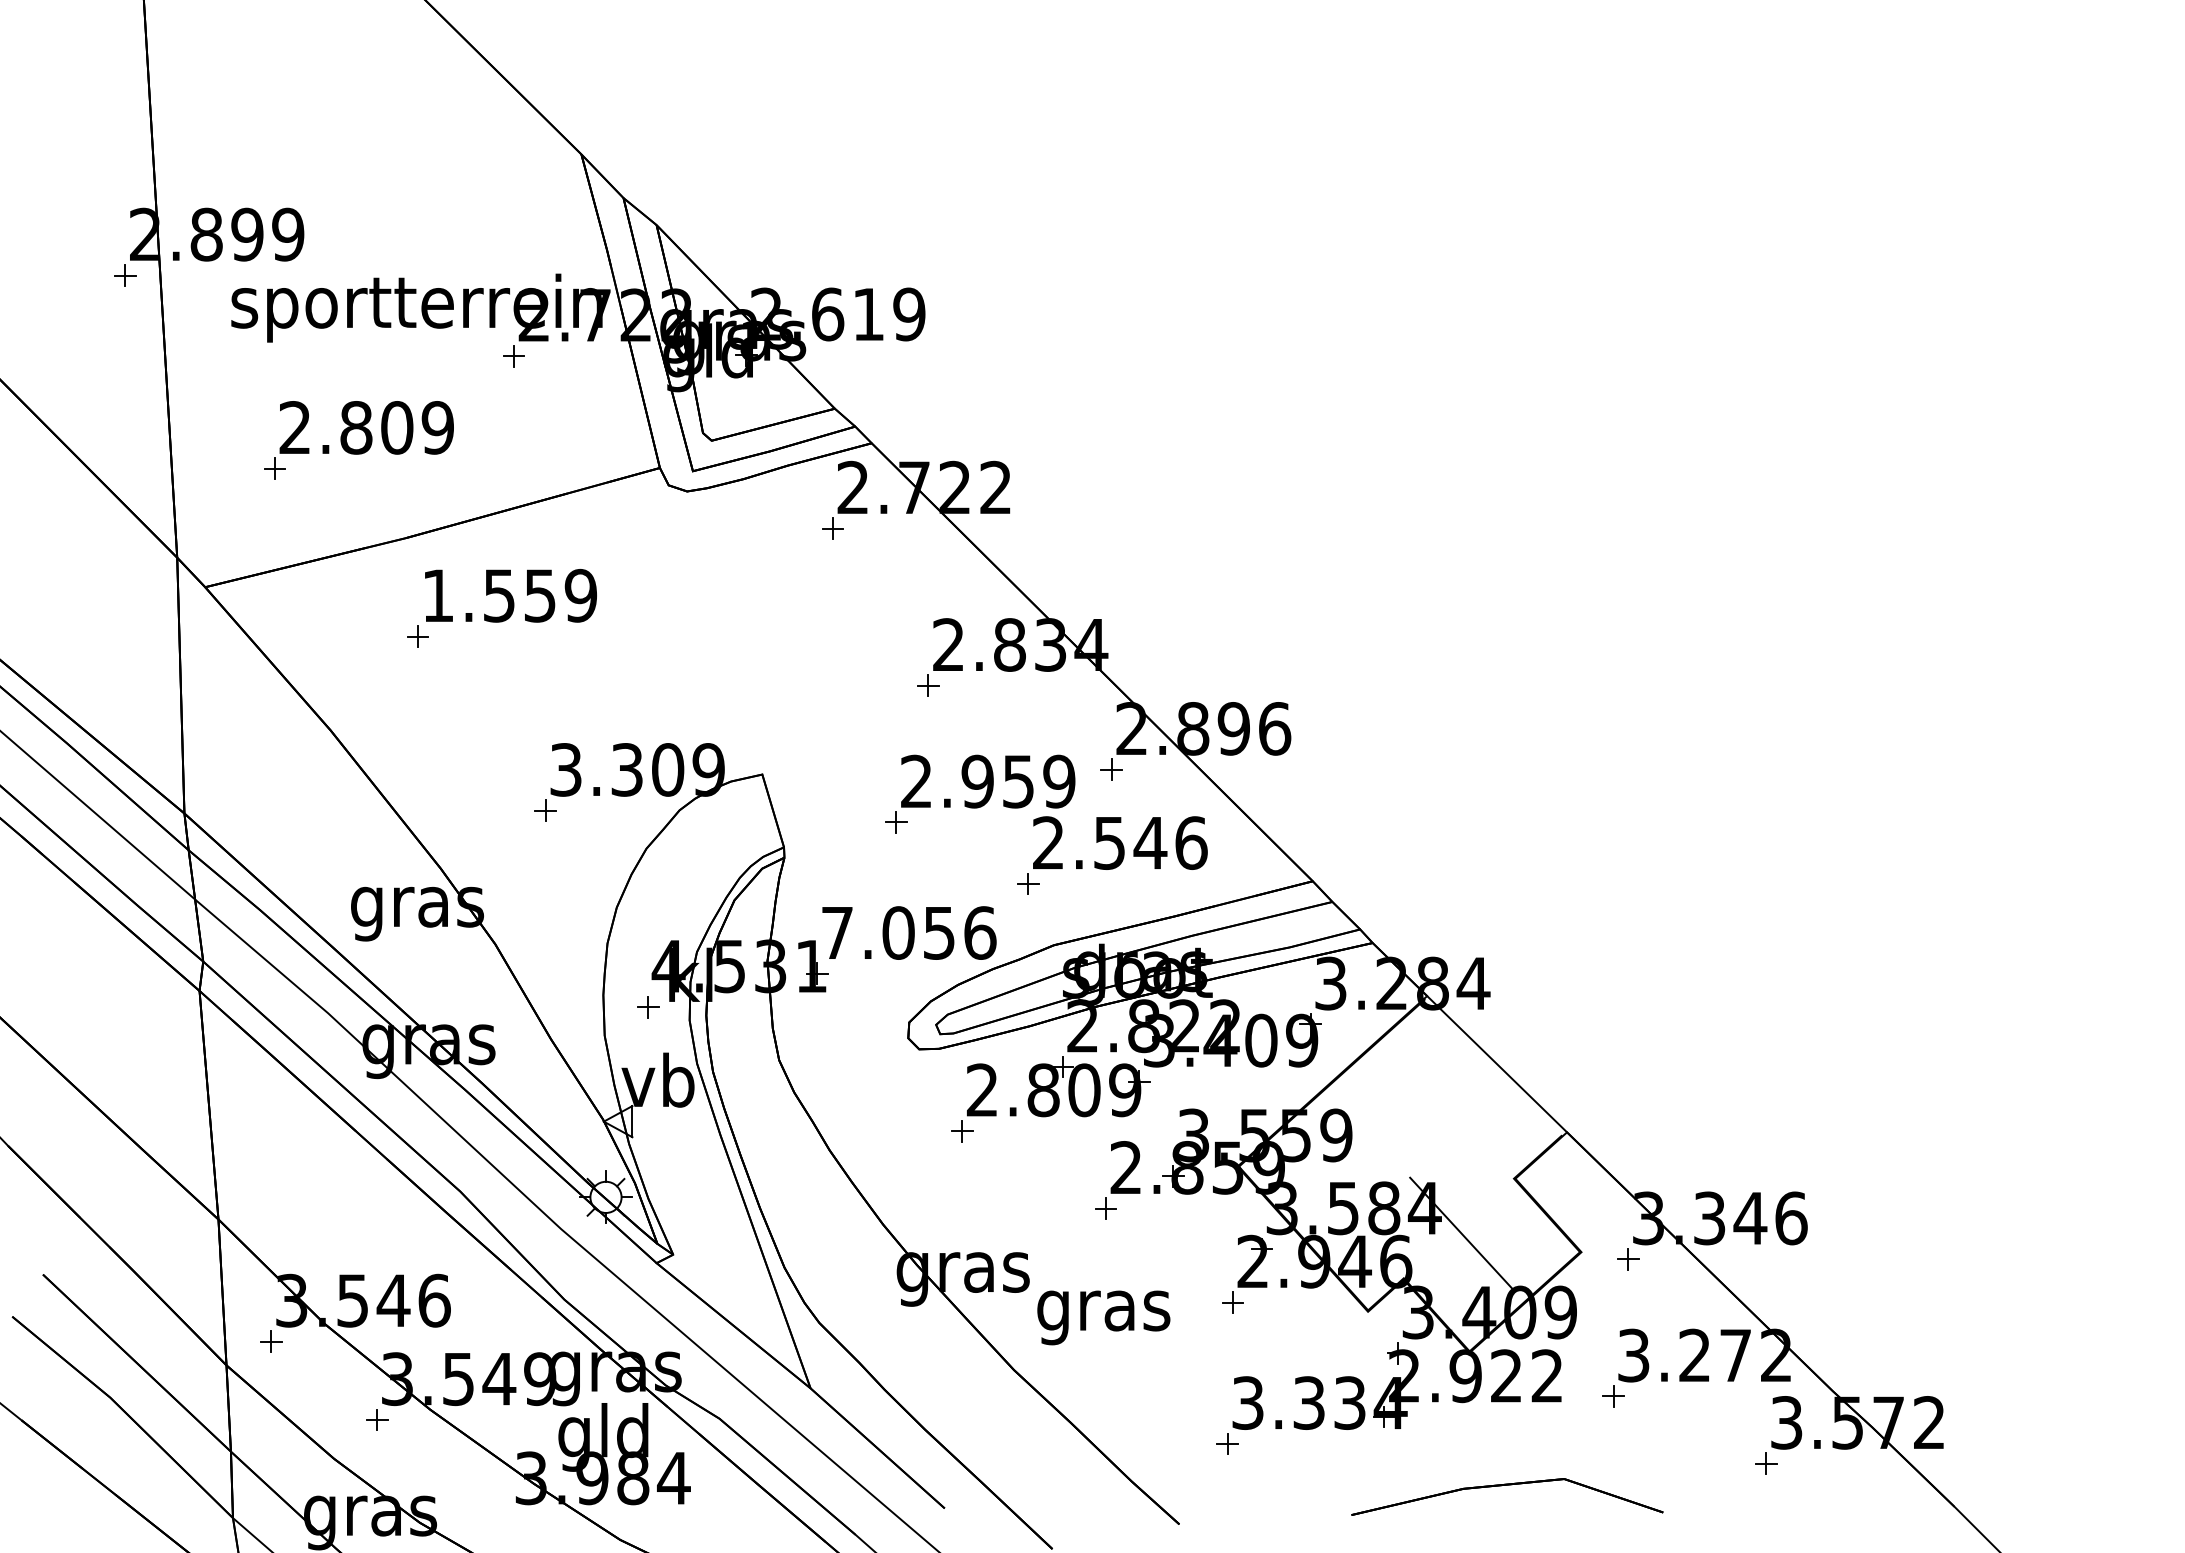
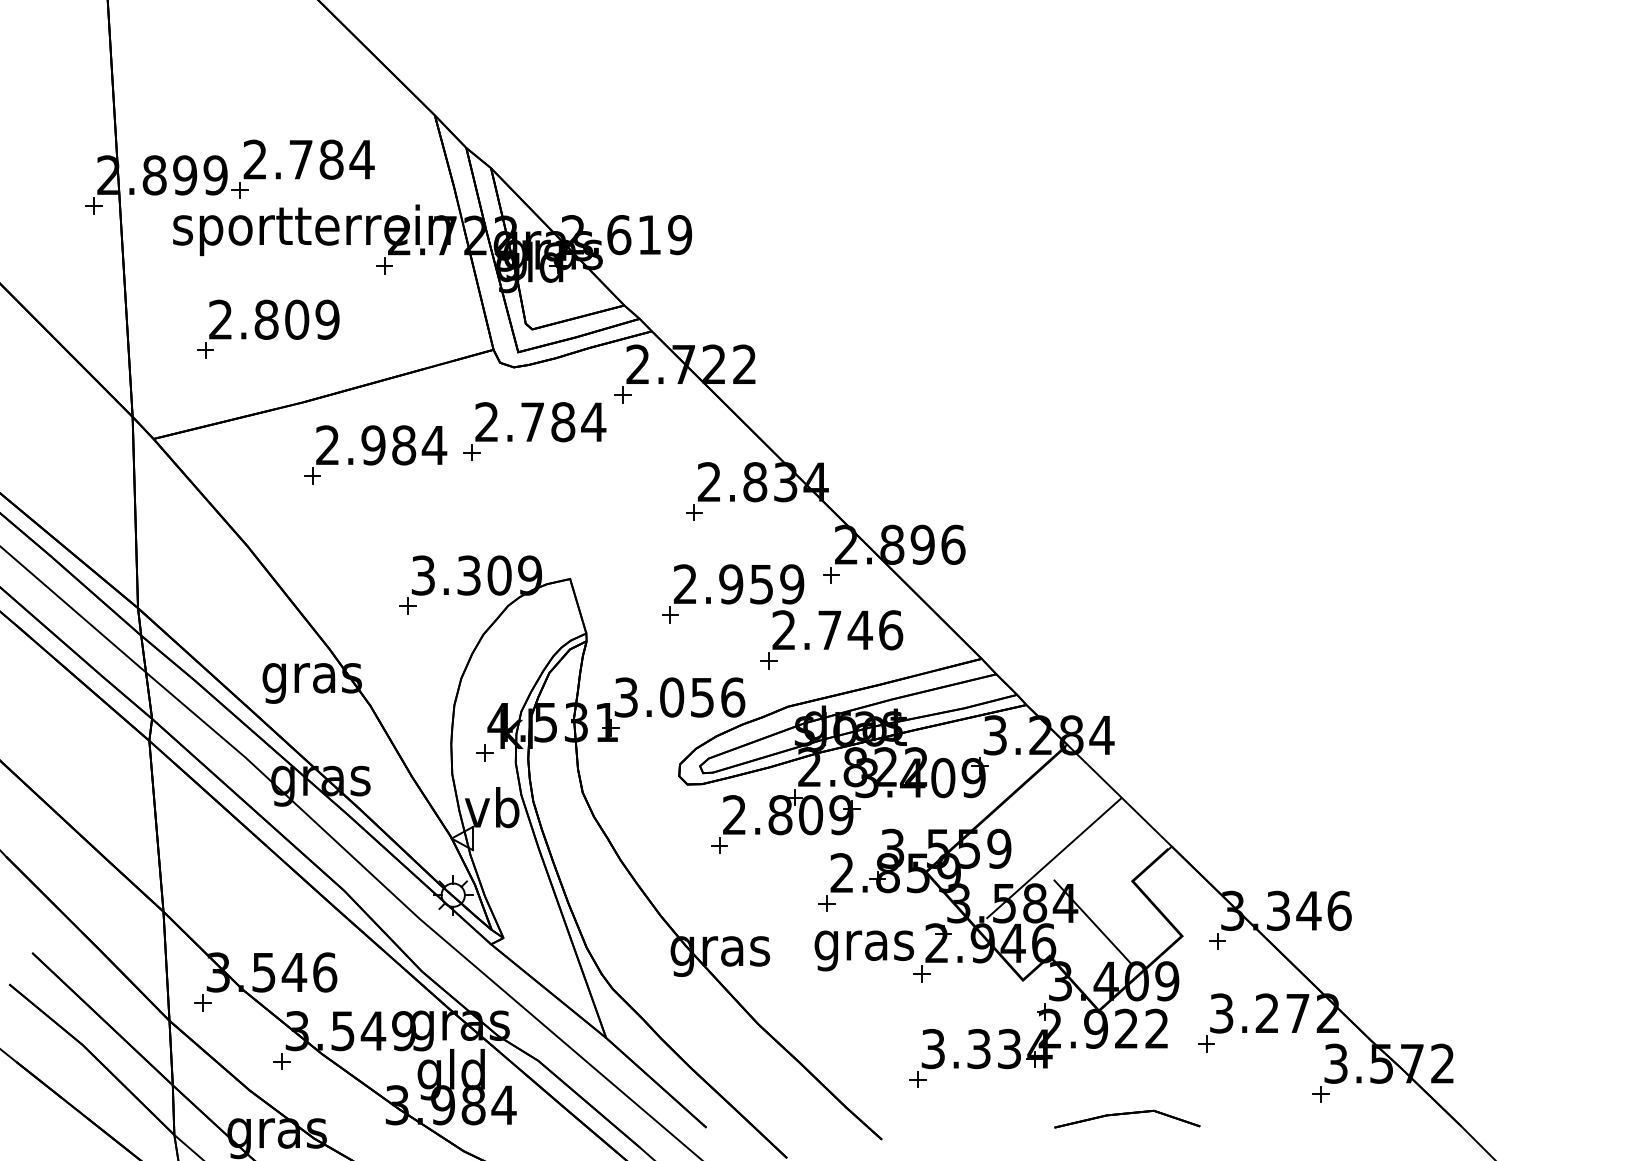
part: (405, 225) -> (303, 168), added
part: (715, 576) -> (535, 430), added
text: (509, 595) -> (381, 445), 1.559 -> 2.984
text: (1109, 843) -> (829, 630), 2.546 -> 2.746
text: (837, 932) -> (626, 697), 7.056 -> 3.056
line: (1409, 1147) -> (1054, 857), added
text: (1103, 1317) -> (864, 950), moved
part: (1507, 1496) -> (1127, 1118), size x0.62

